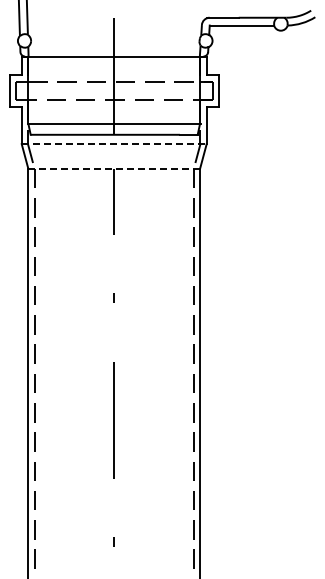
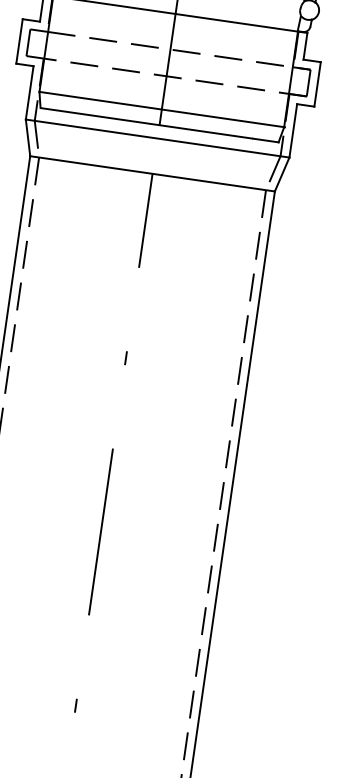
line: (114, 144) -> (157, 139), dashed -> solid
line: (114, 168) -> (153, 173), dashed -> solid

